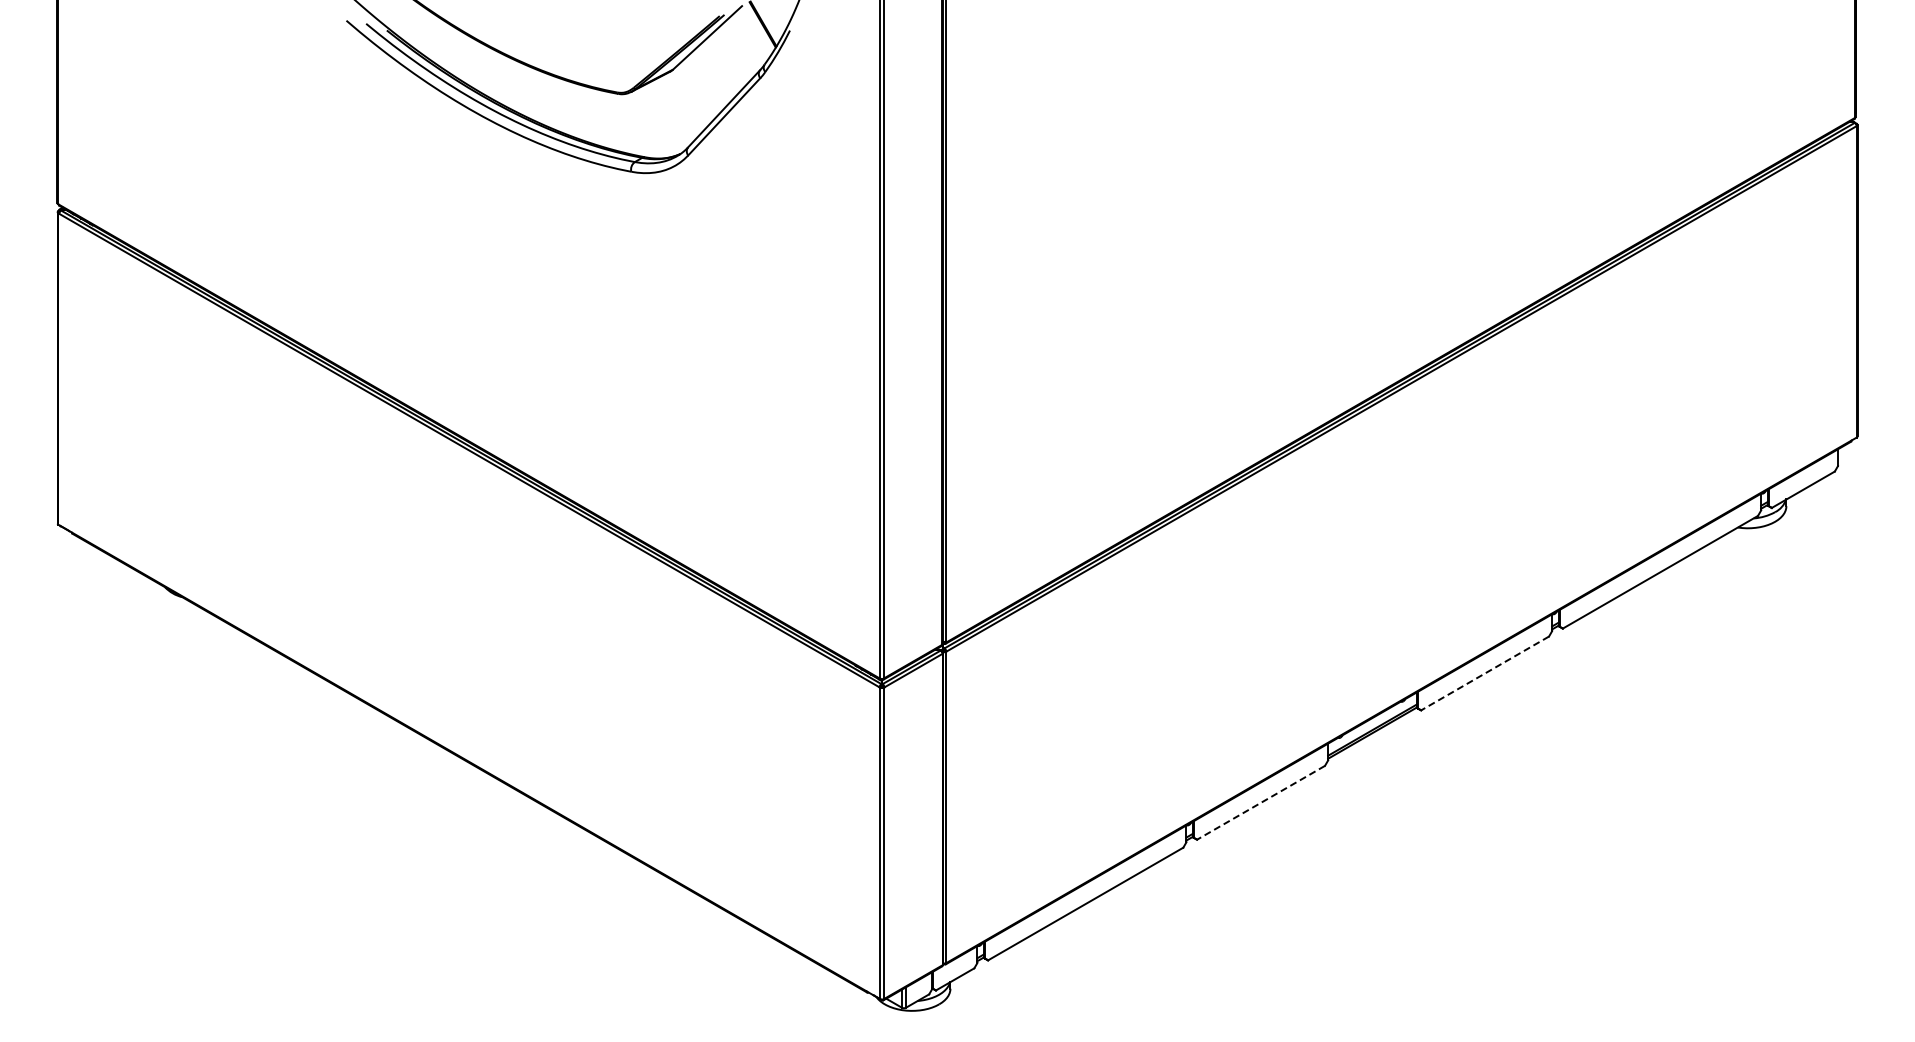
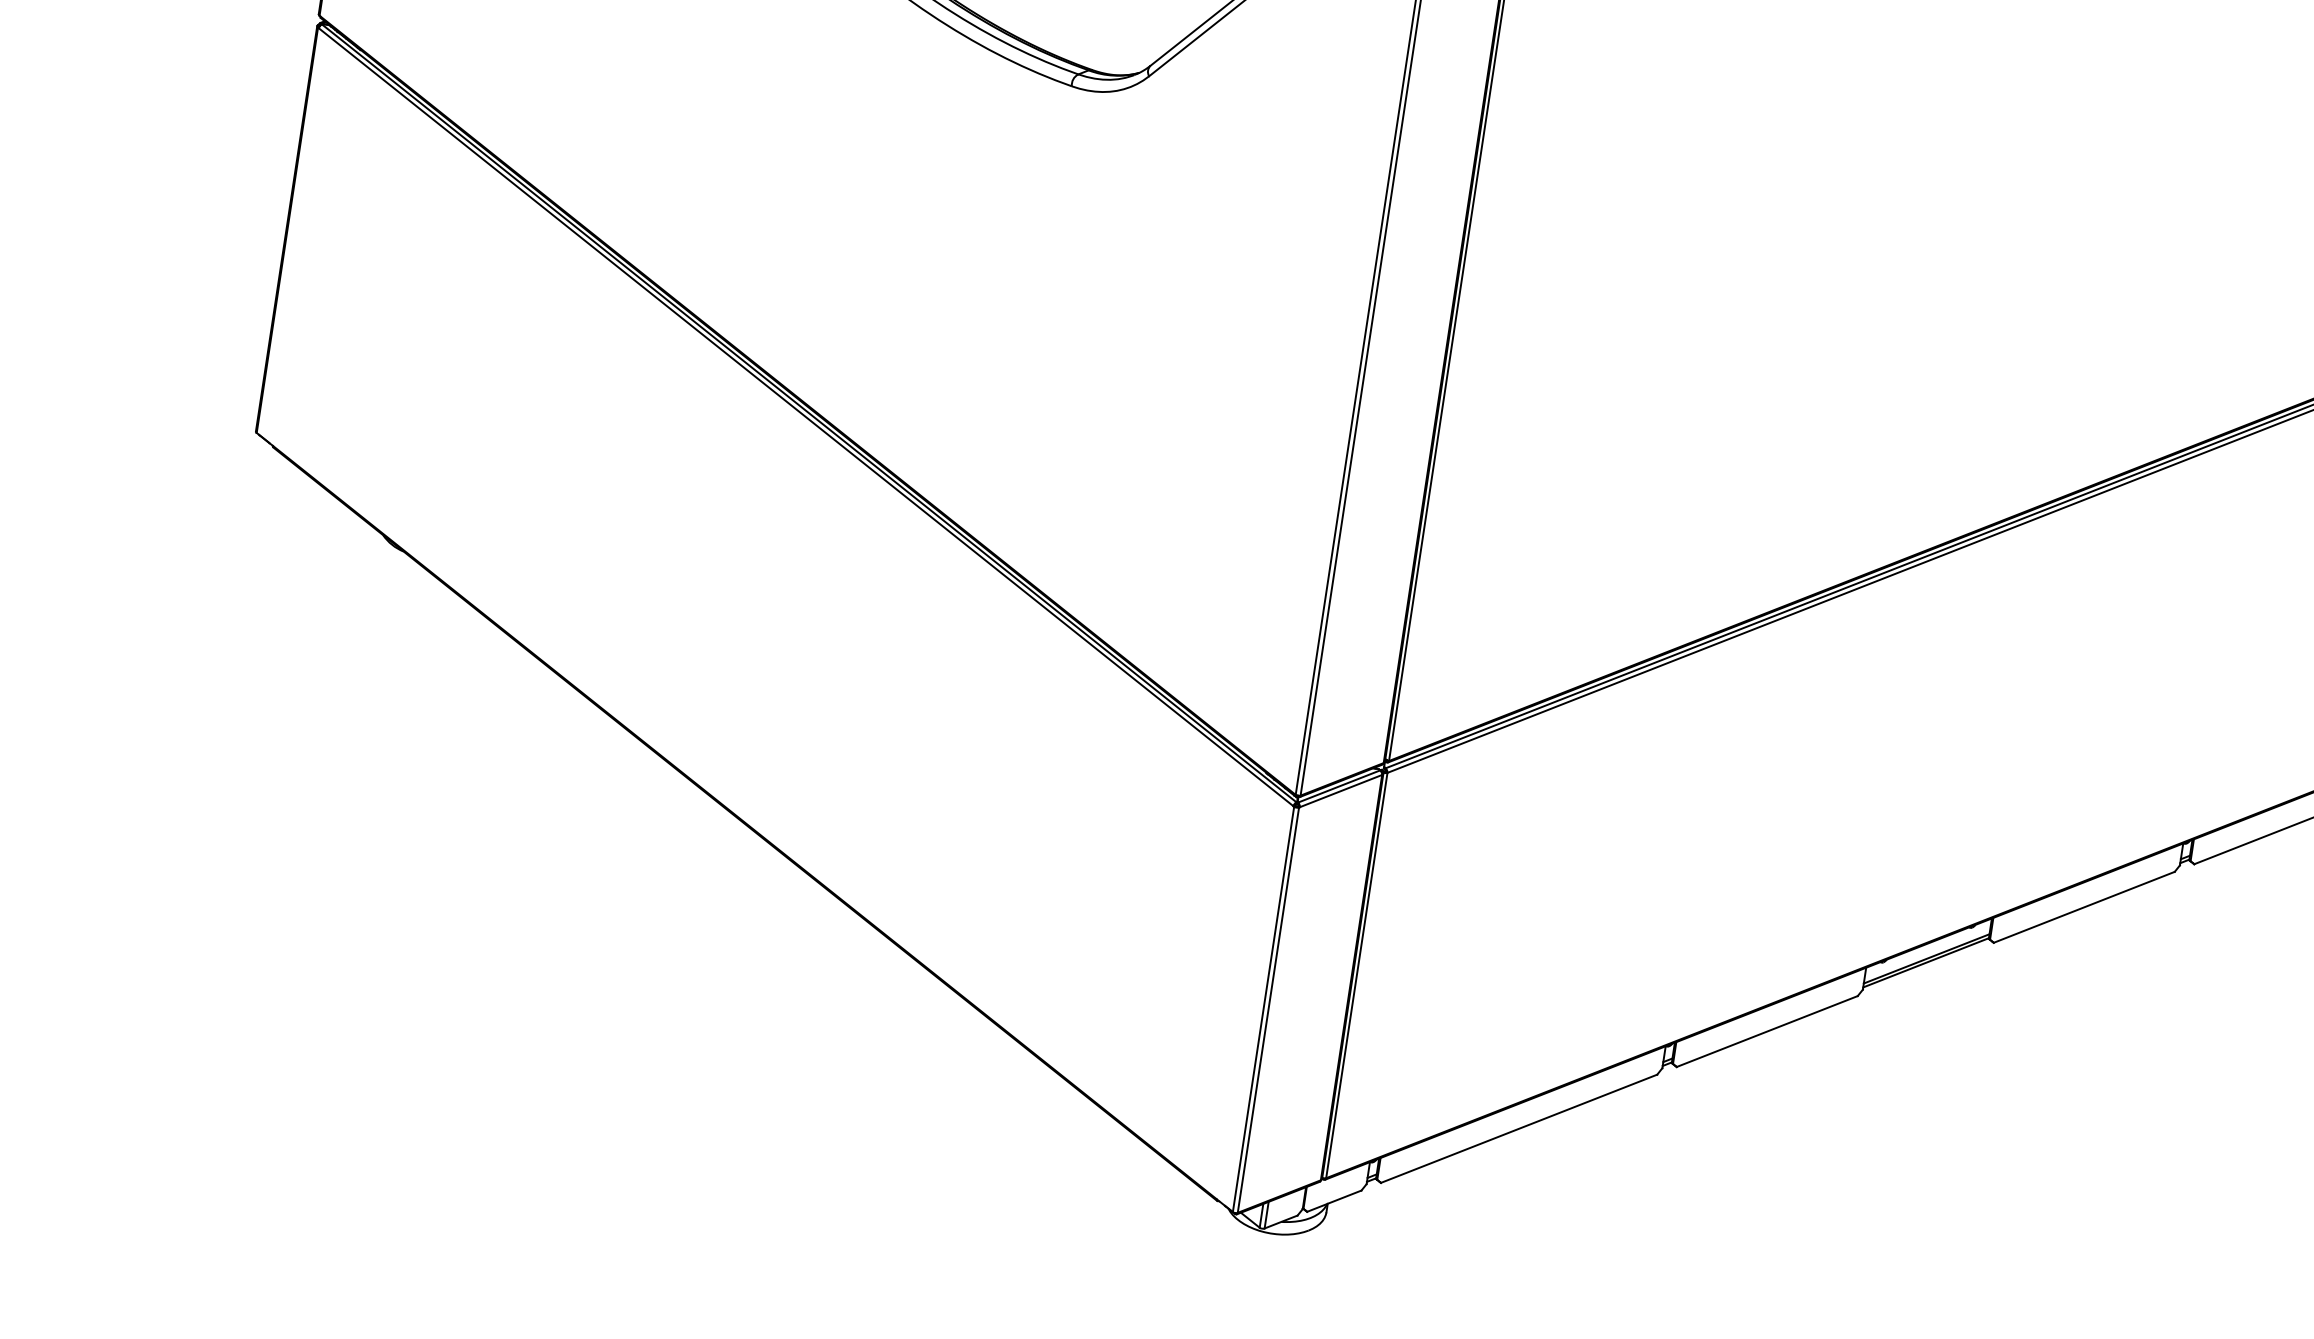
line: (1485, 673) -> (2084, 907), dashed -> solid
line: (1261, 802) -> (1767, 1031), dashed -> solid

